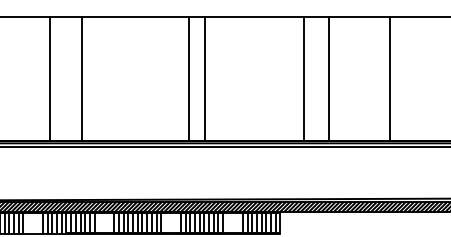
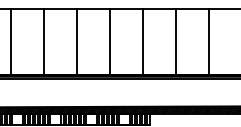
line: (49, 79) -> (10, 42), moved
line: (188, 79) -> (76, 42), moved
line: (304, 79) -> (142, 42), moved

